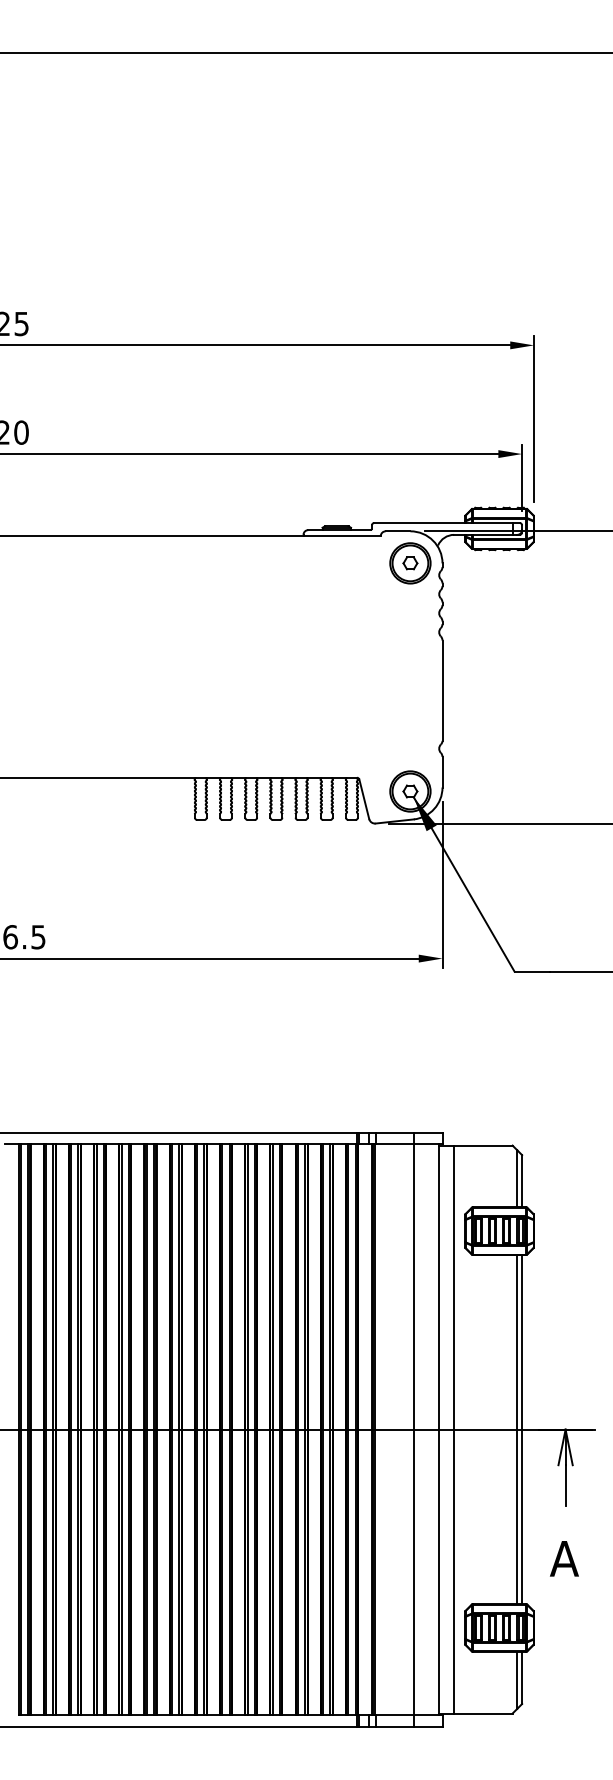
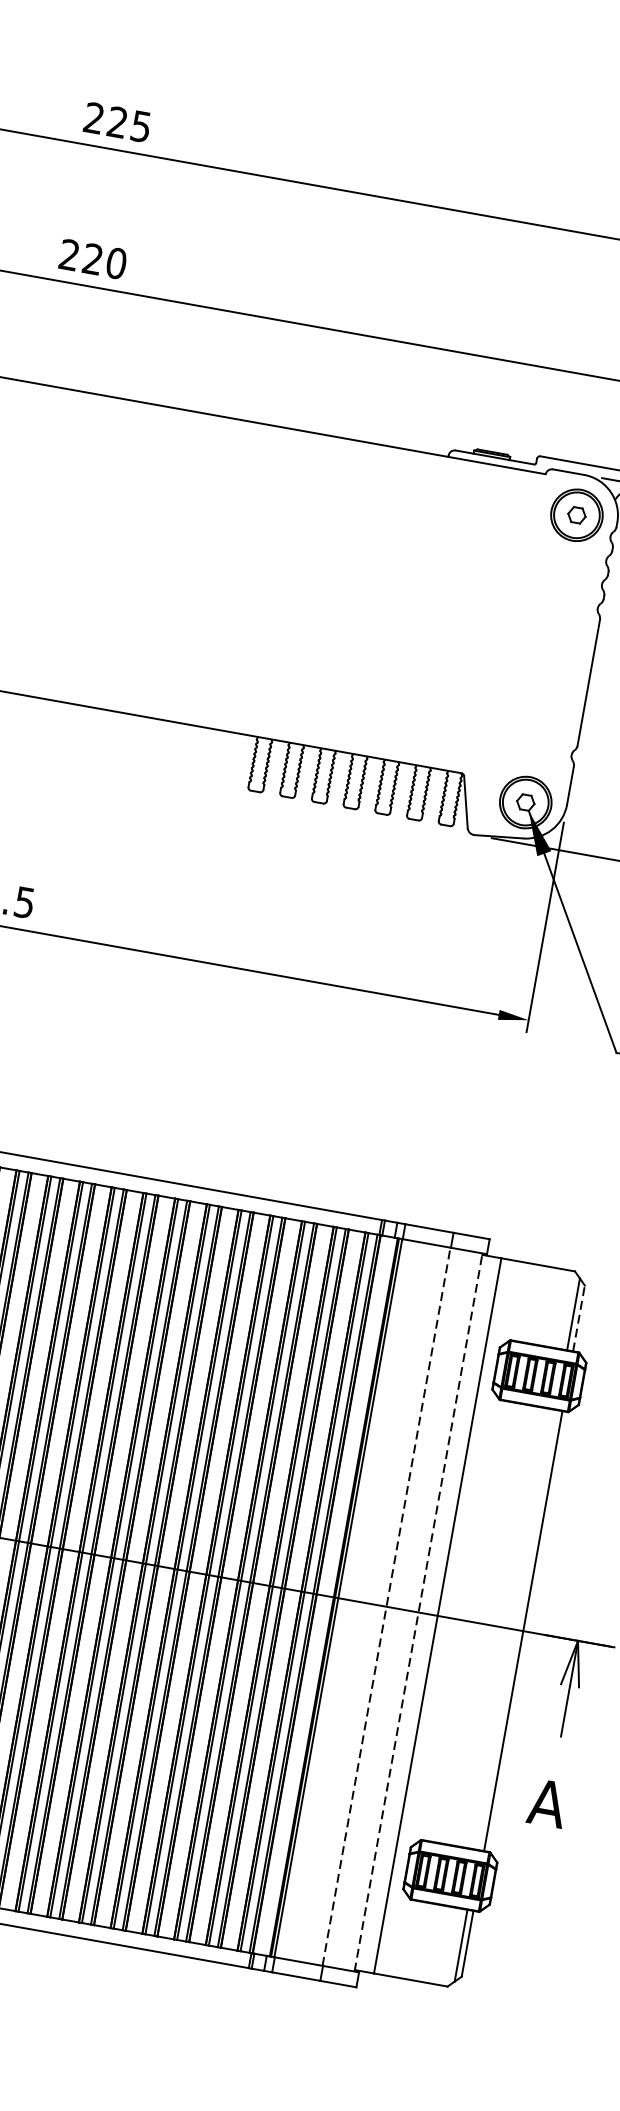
line: (522, 1180) -> (579, 1317), solid -> dashed
line: (413, 1429) -> (386, 1606), solid -> dashed
line: (438, 1429) -> (418, 1612), solid -> dashed
line: (517, 1429) -> (517, 1630), removed

